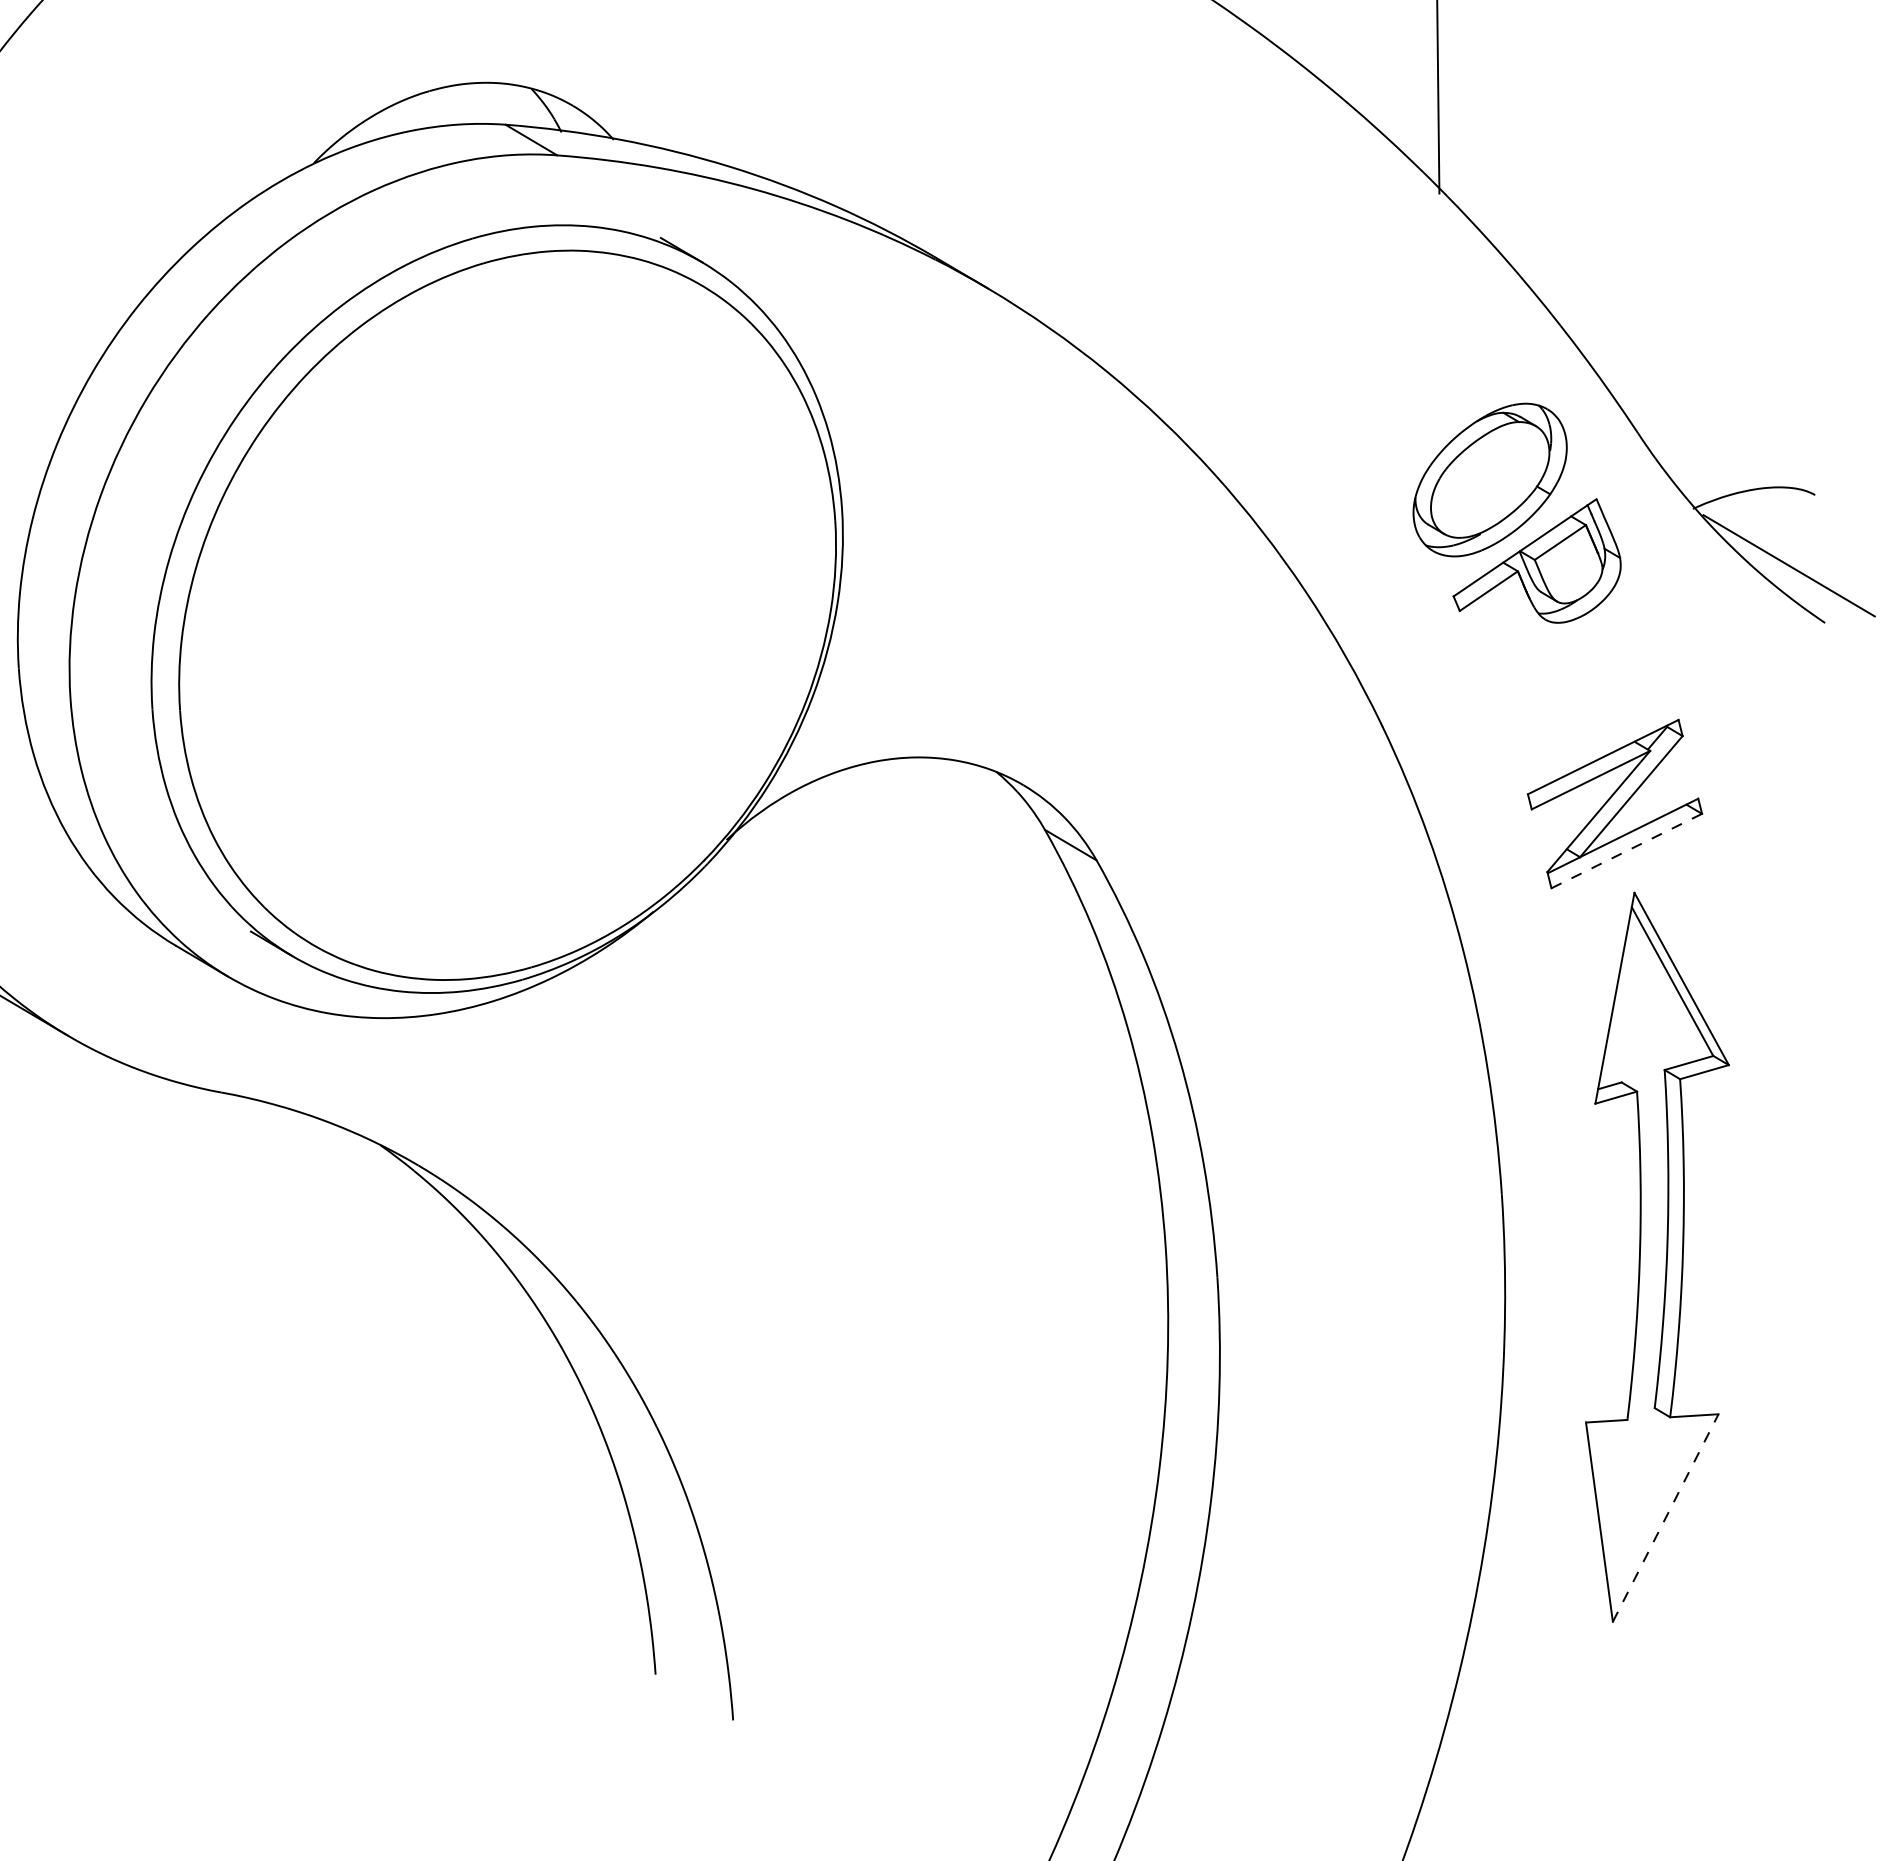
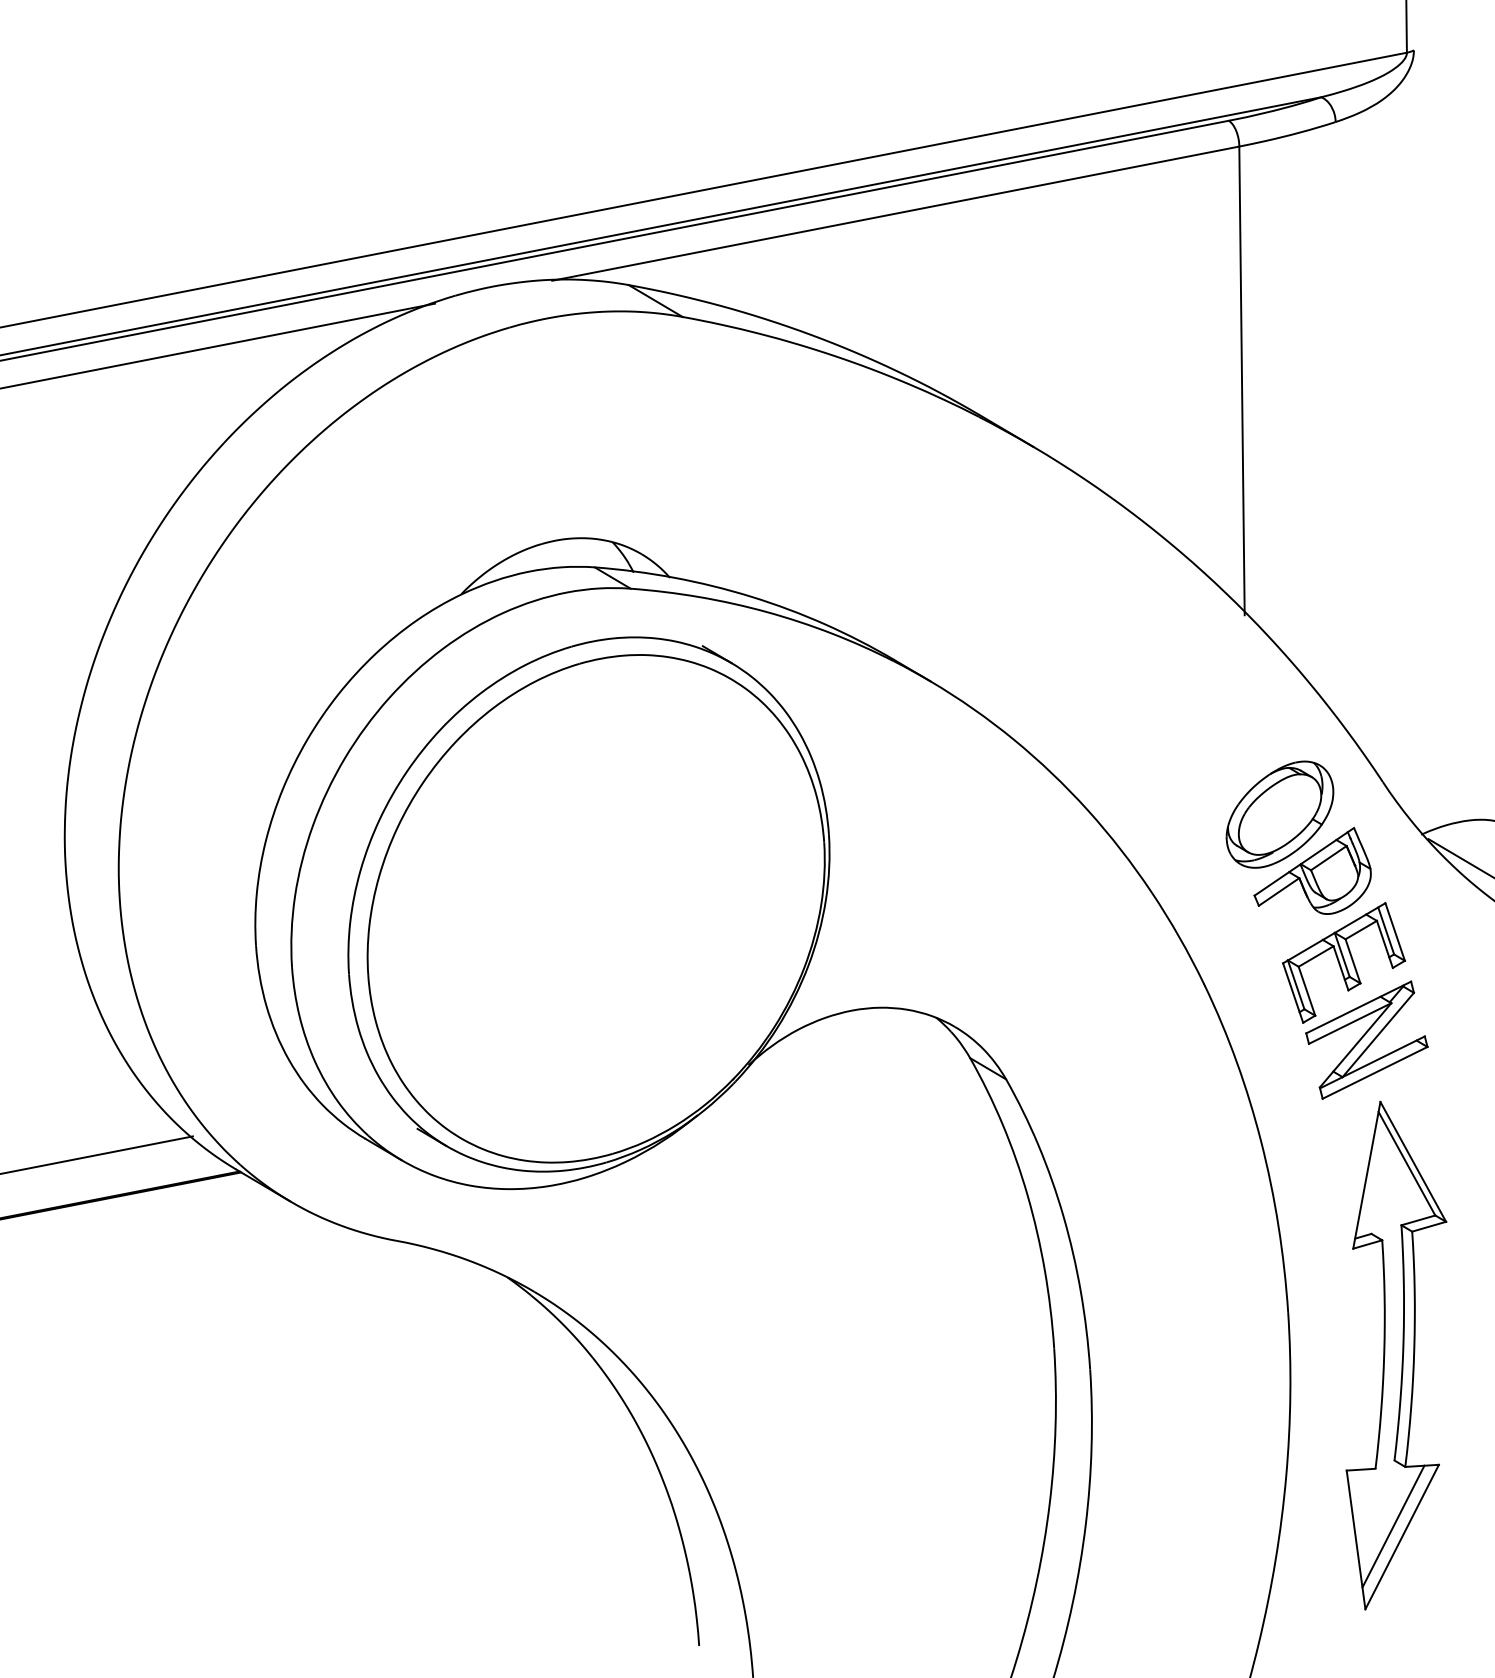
part: (1581, 692) -> (1343, 962), added
line: (1627, 850) -> (1375, 1072), dashed -> solid
line: (1653, 1502) -> (1393, 1526), added
line: (1666, 1517) -> (1402, 1536), dashed -> solid

